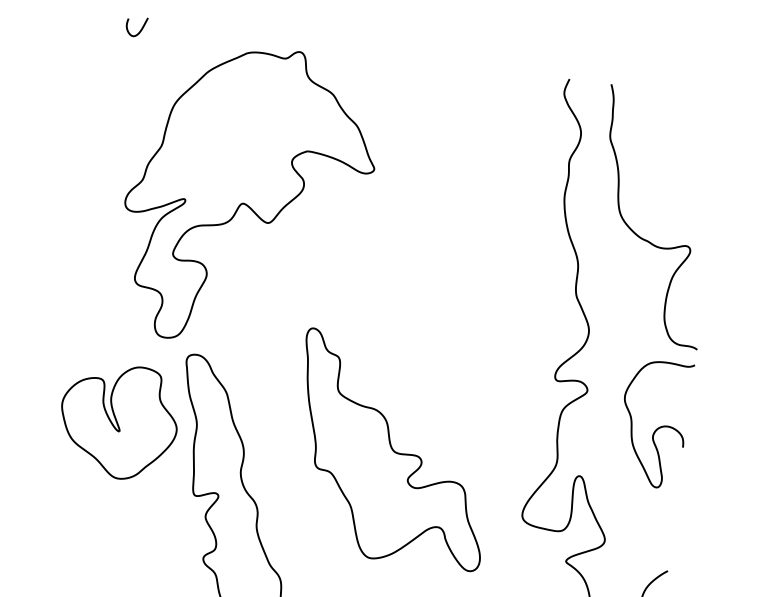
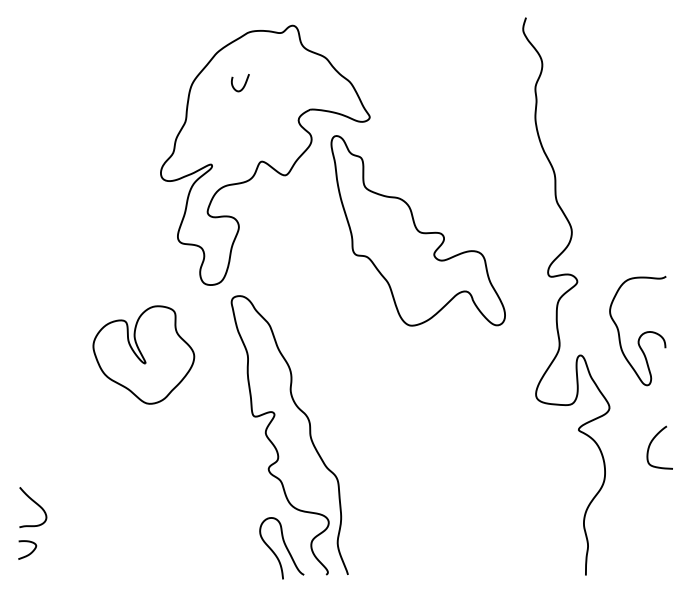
curve: (139, 30) -> (243, 85), moved
curve: (637, 233) -> (601, 141), removed
part: (118, 420) -> (143, 354), moved
curve: (657, 428) -> (641, 334), moved
part: (392, 449) -> (417, 230), moved

